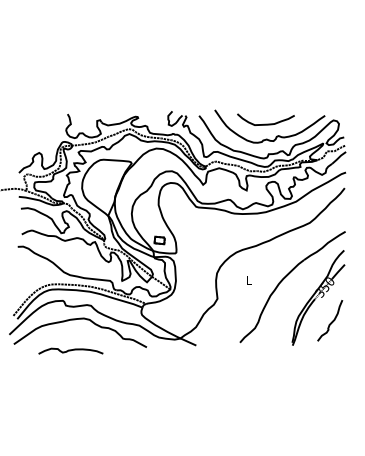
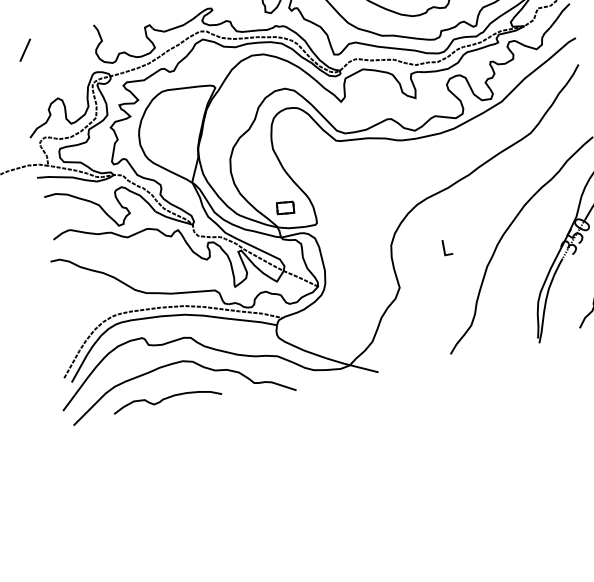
line: (25, 121) -> (25, 50), added
curve: (70, 350) -> (166, 398), moved

